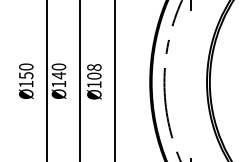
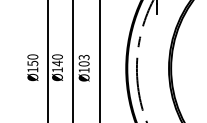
text: (93, 67) -> (83, 57), Ø108 -> Ø103

